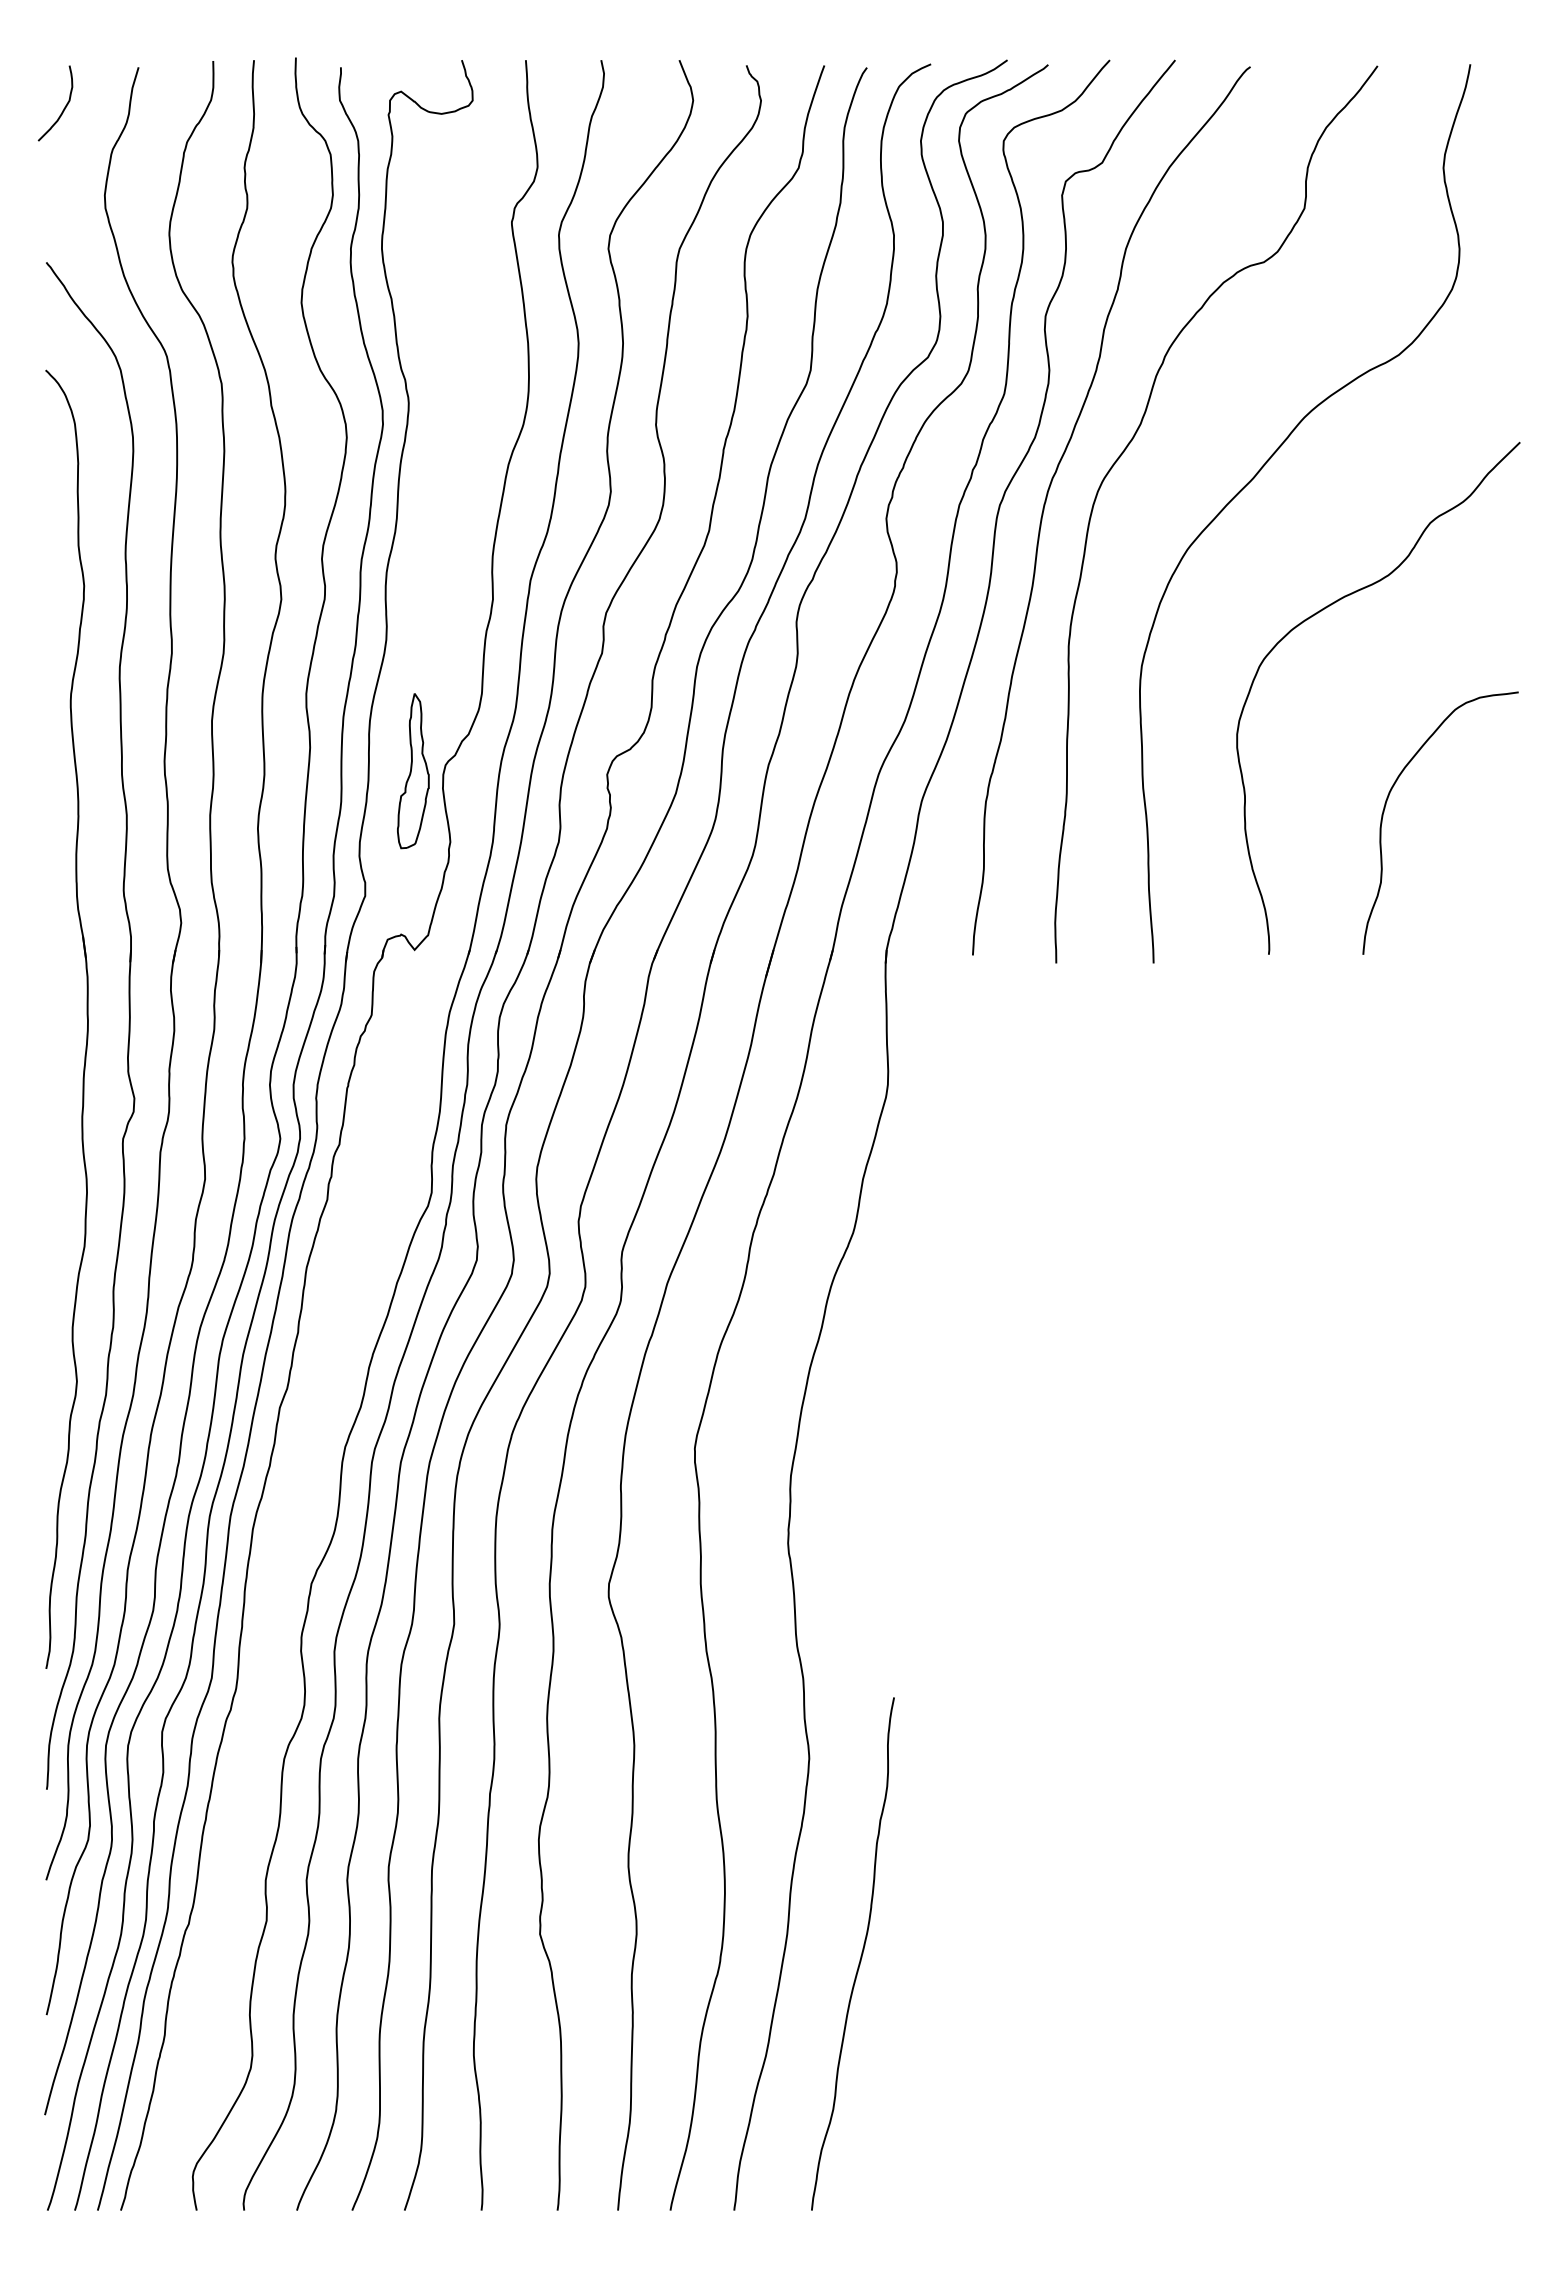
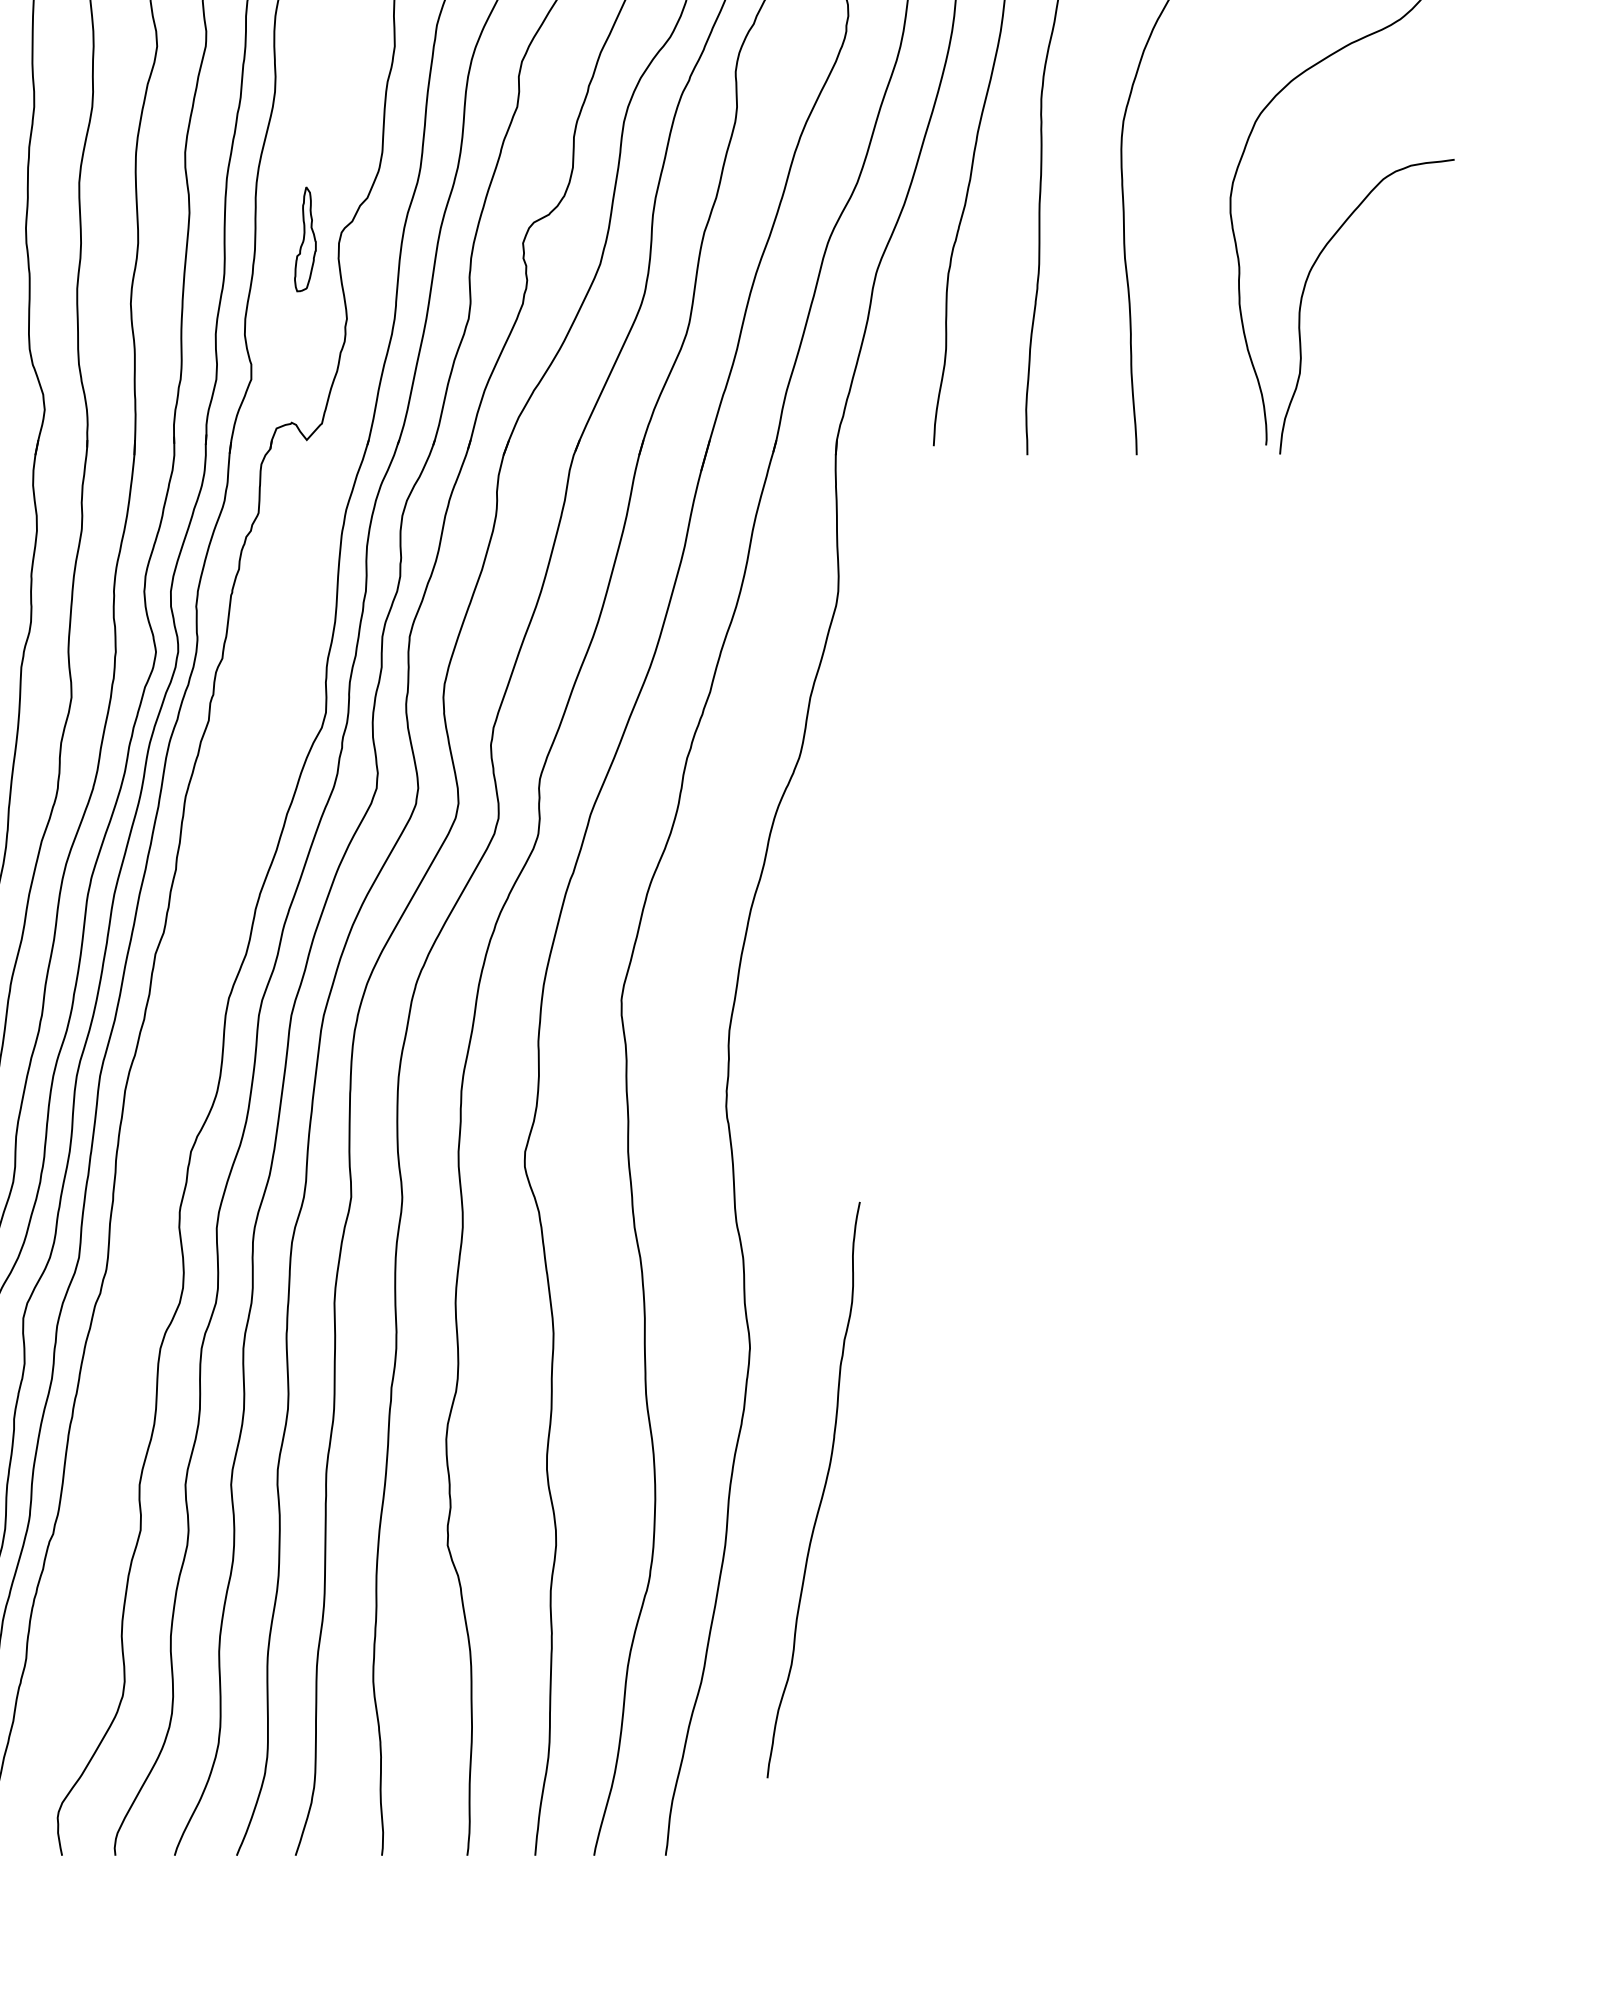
part: (413, 771) -> (305, 239), size x0.6
curve: (1386, 805) -> (1306, 286), moved
curve: (860, 1955) -> (822, 1491), moved

